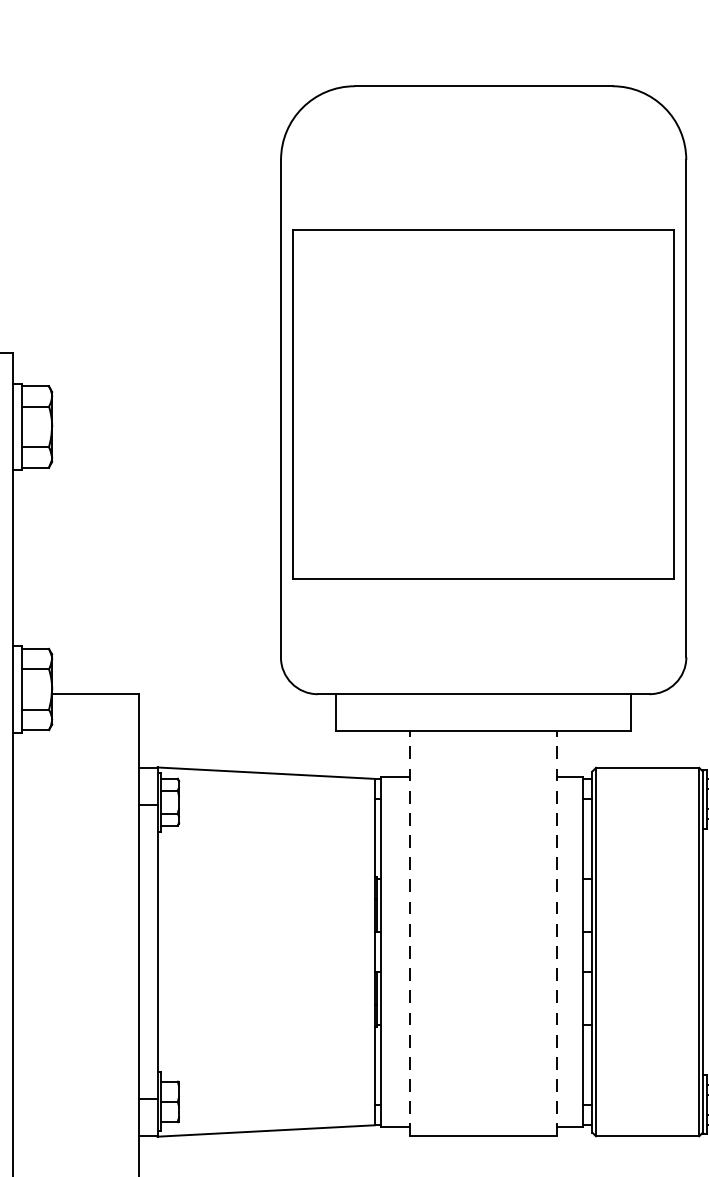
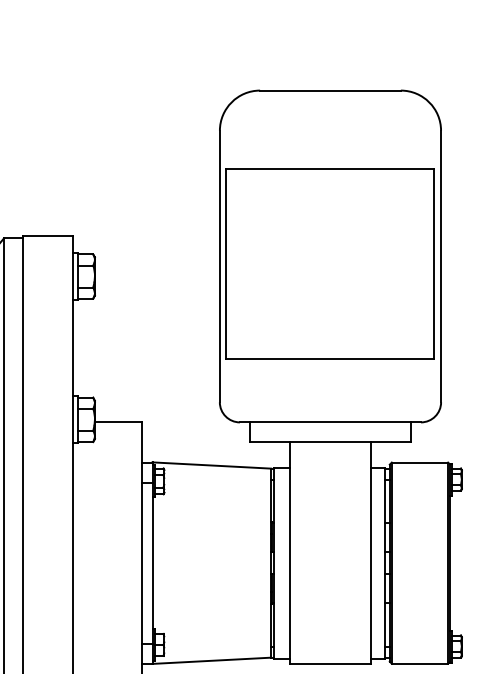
line: (410, 934) -> (290, 553), dashed -> solid
line: (556, 934) -> (370, 553), dashed -> solid

